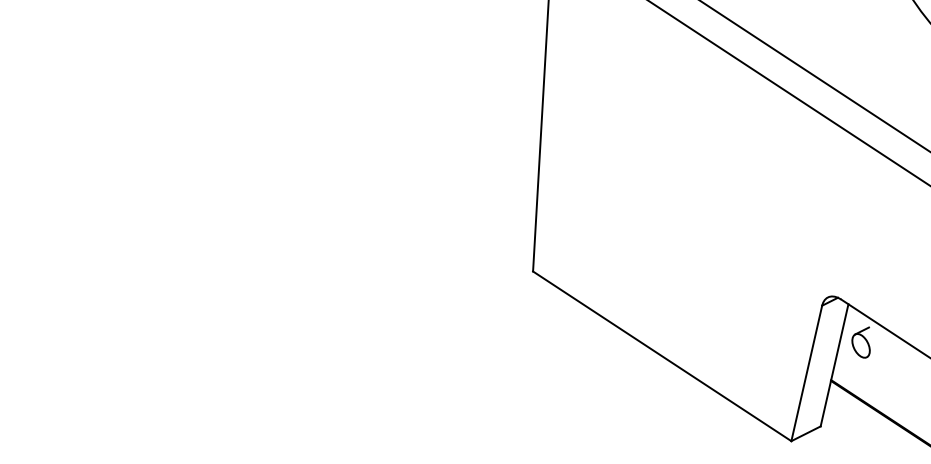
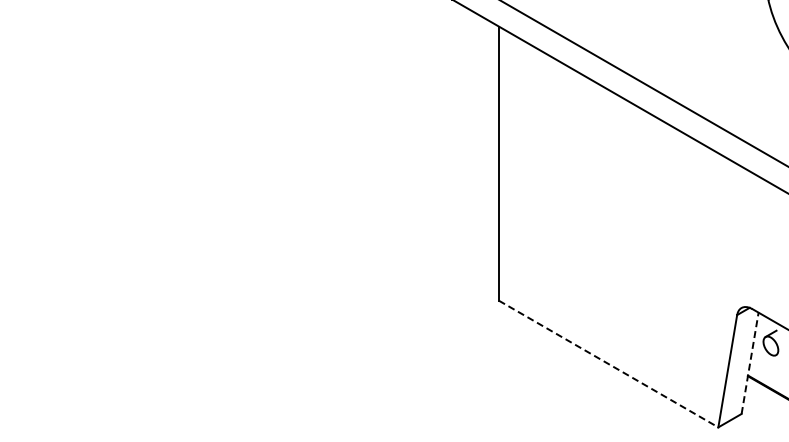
line: (662, 356) -> (608, 364), solid -> dashed
line: (835, 364) -> (750, 362), solid -> dashed

